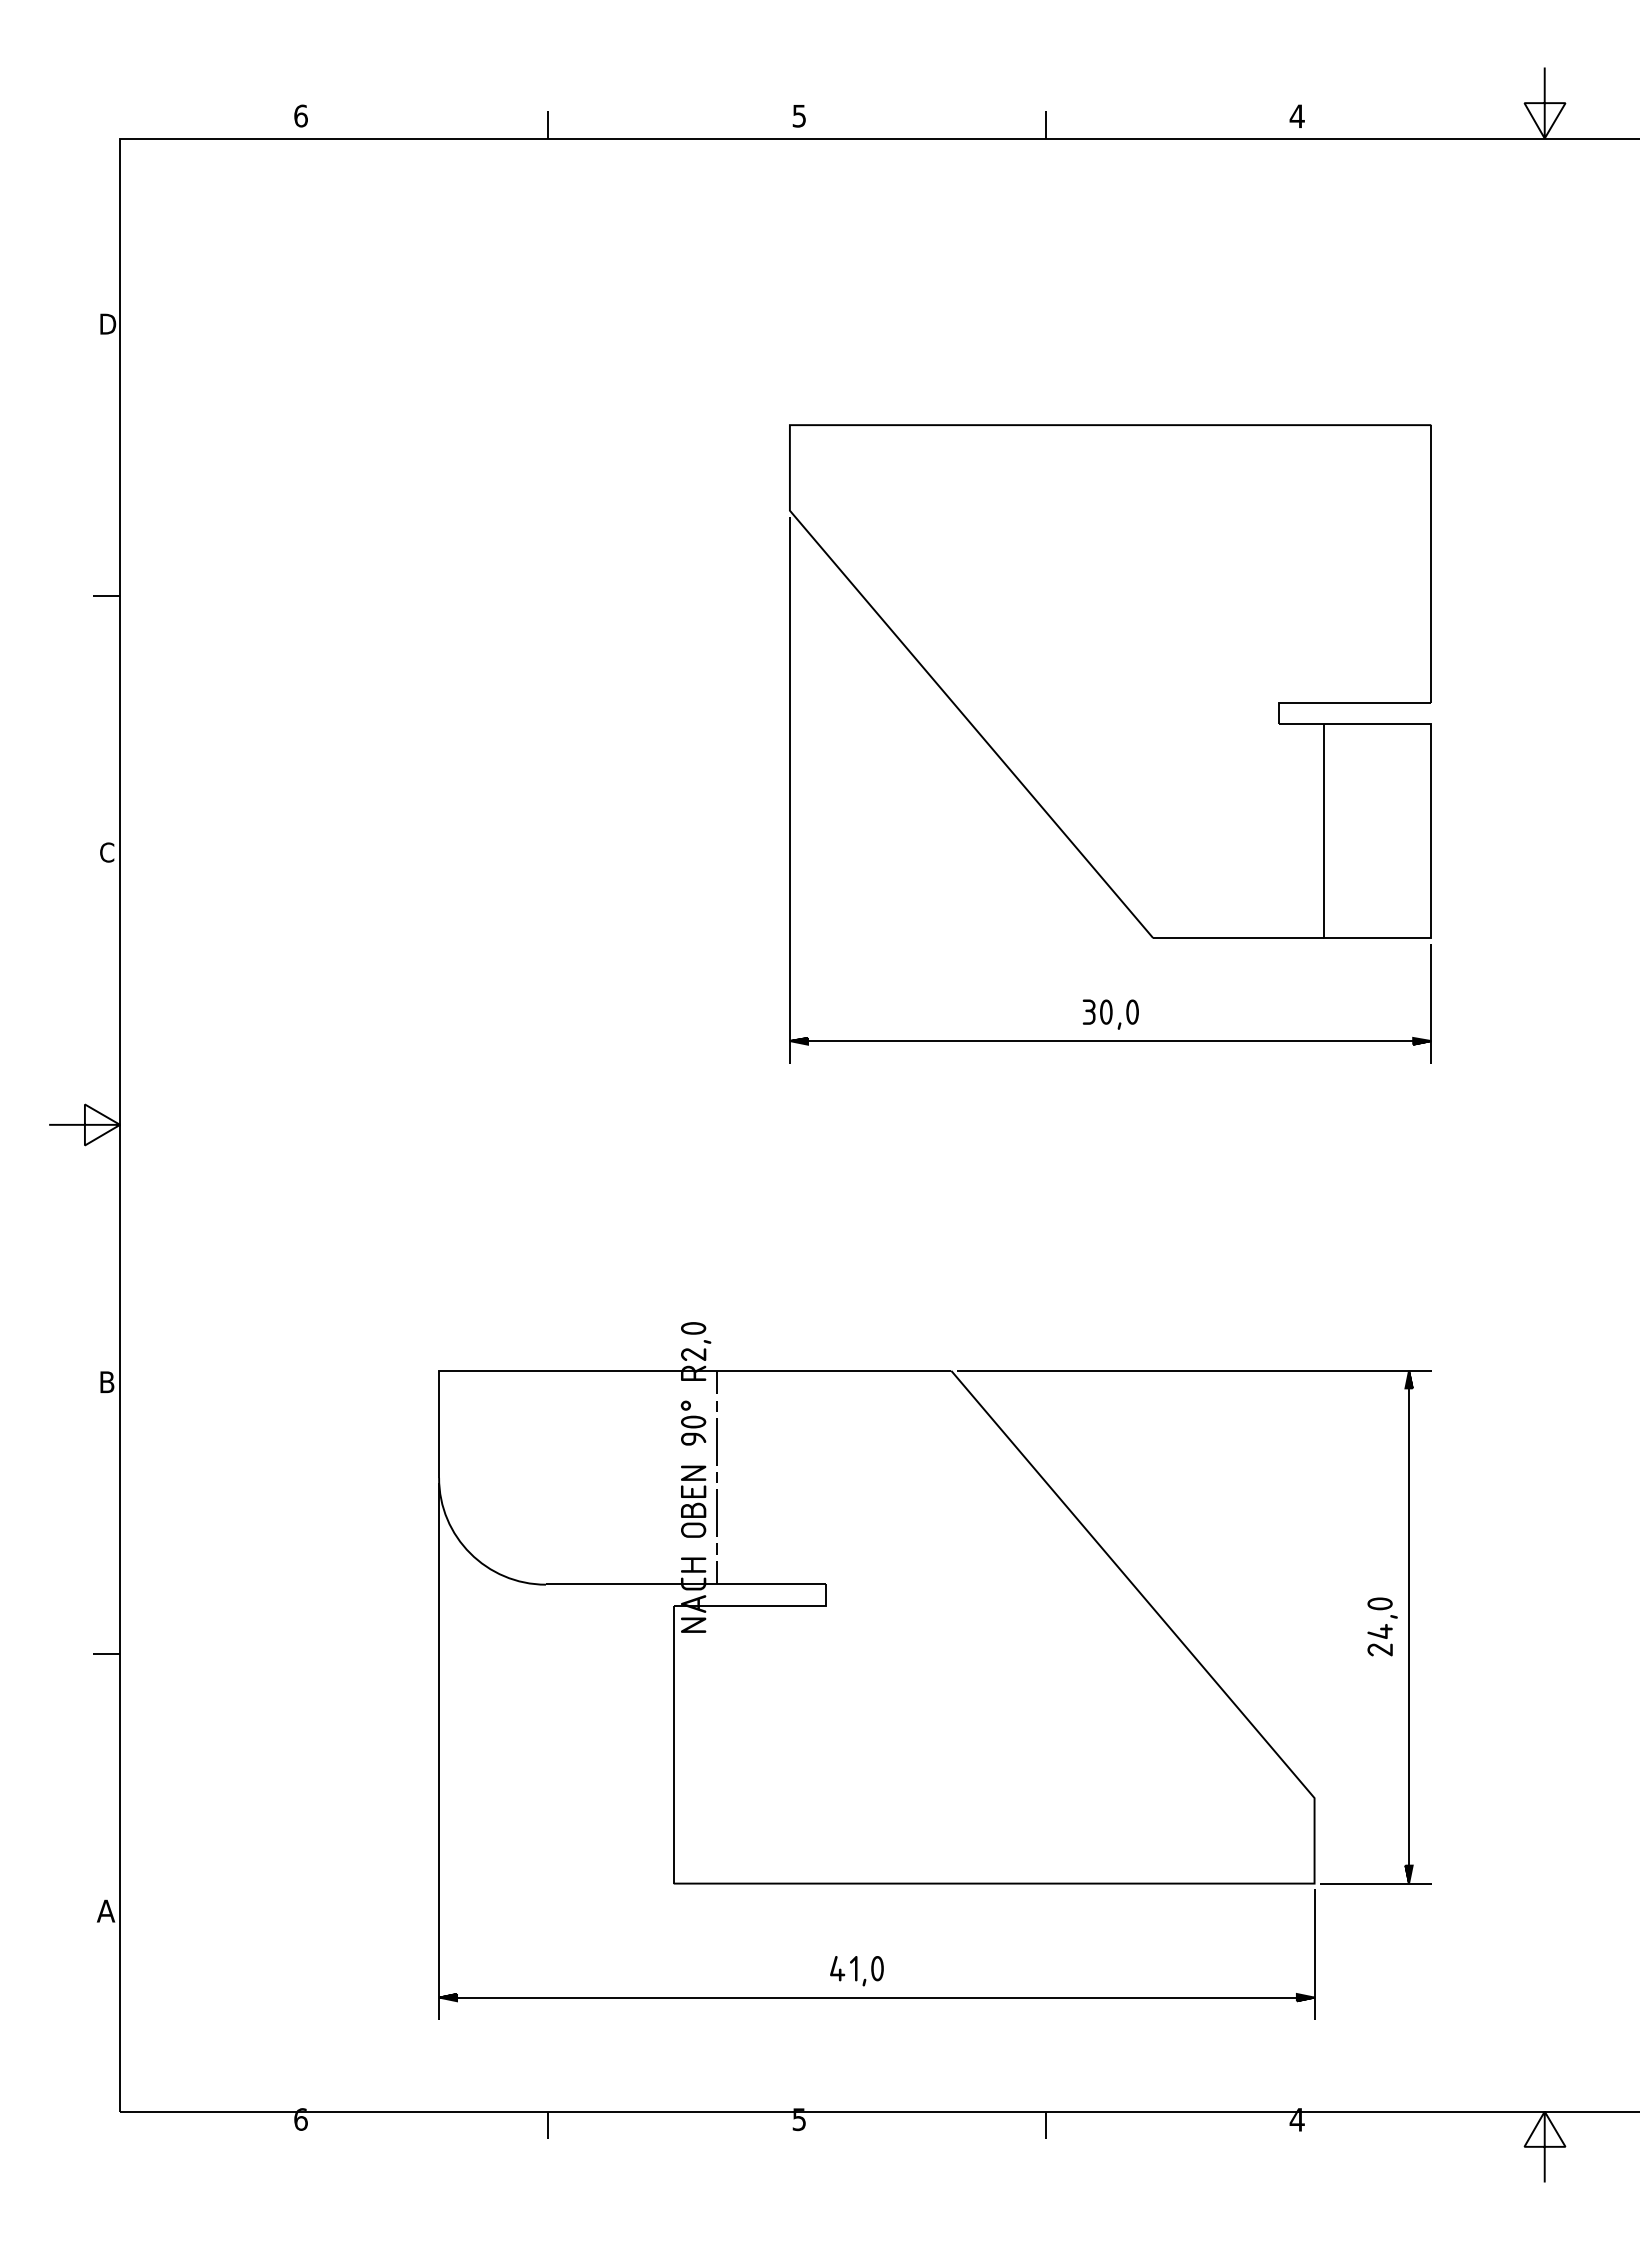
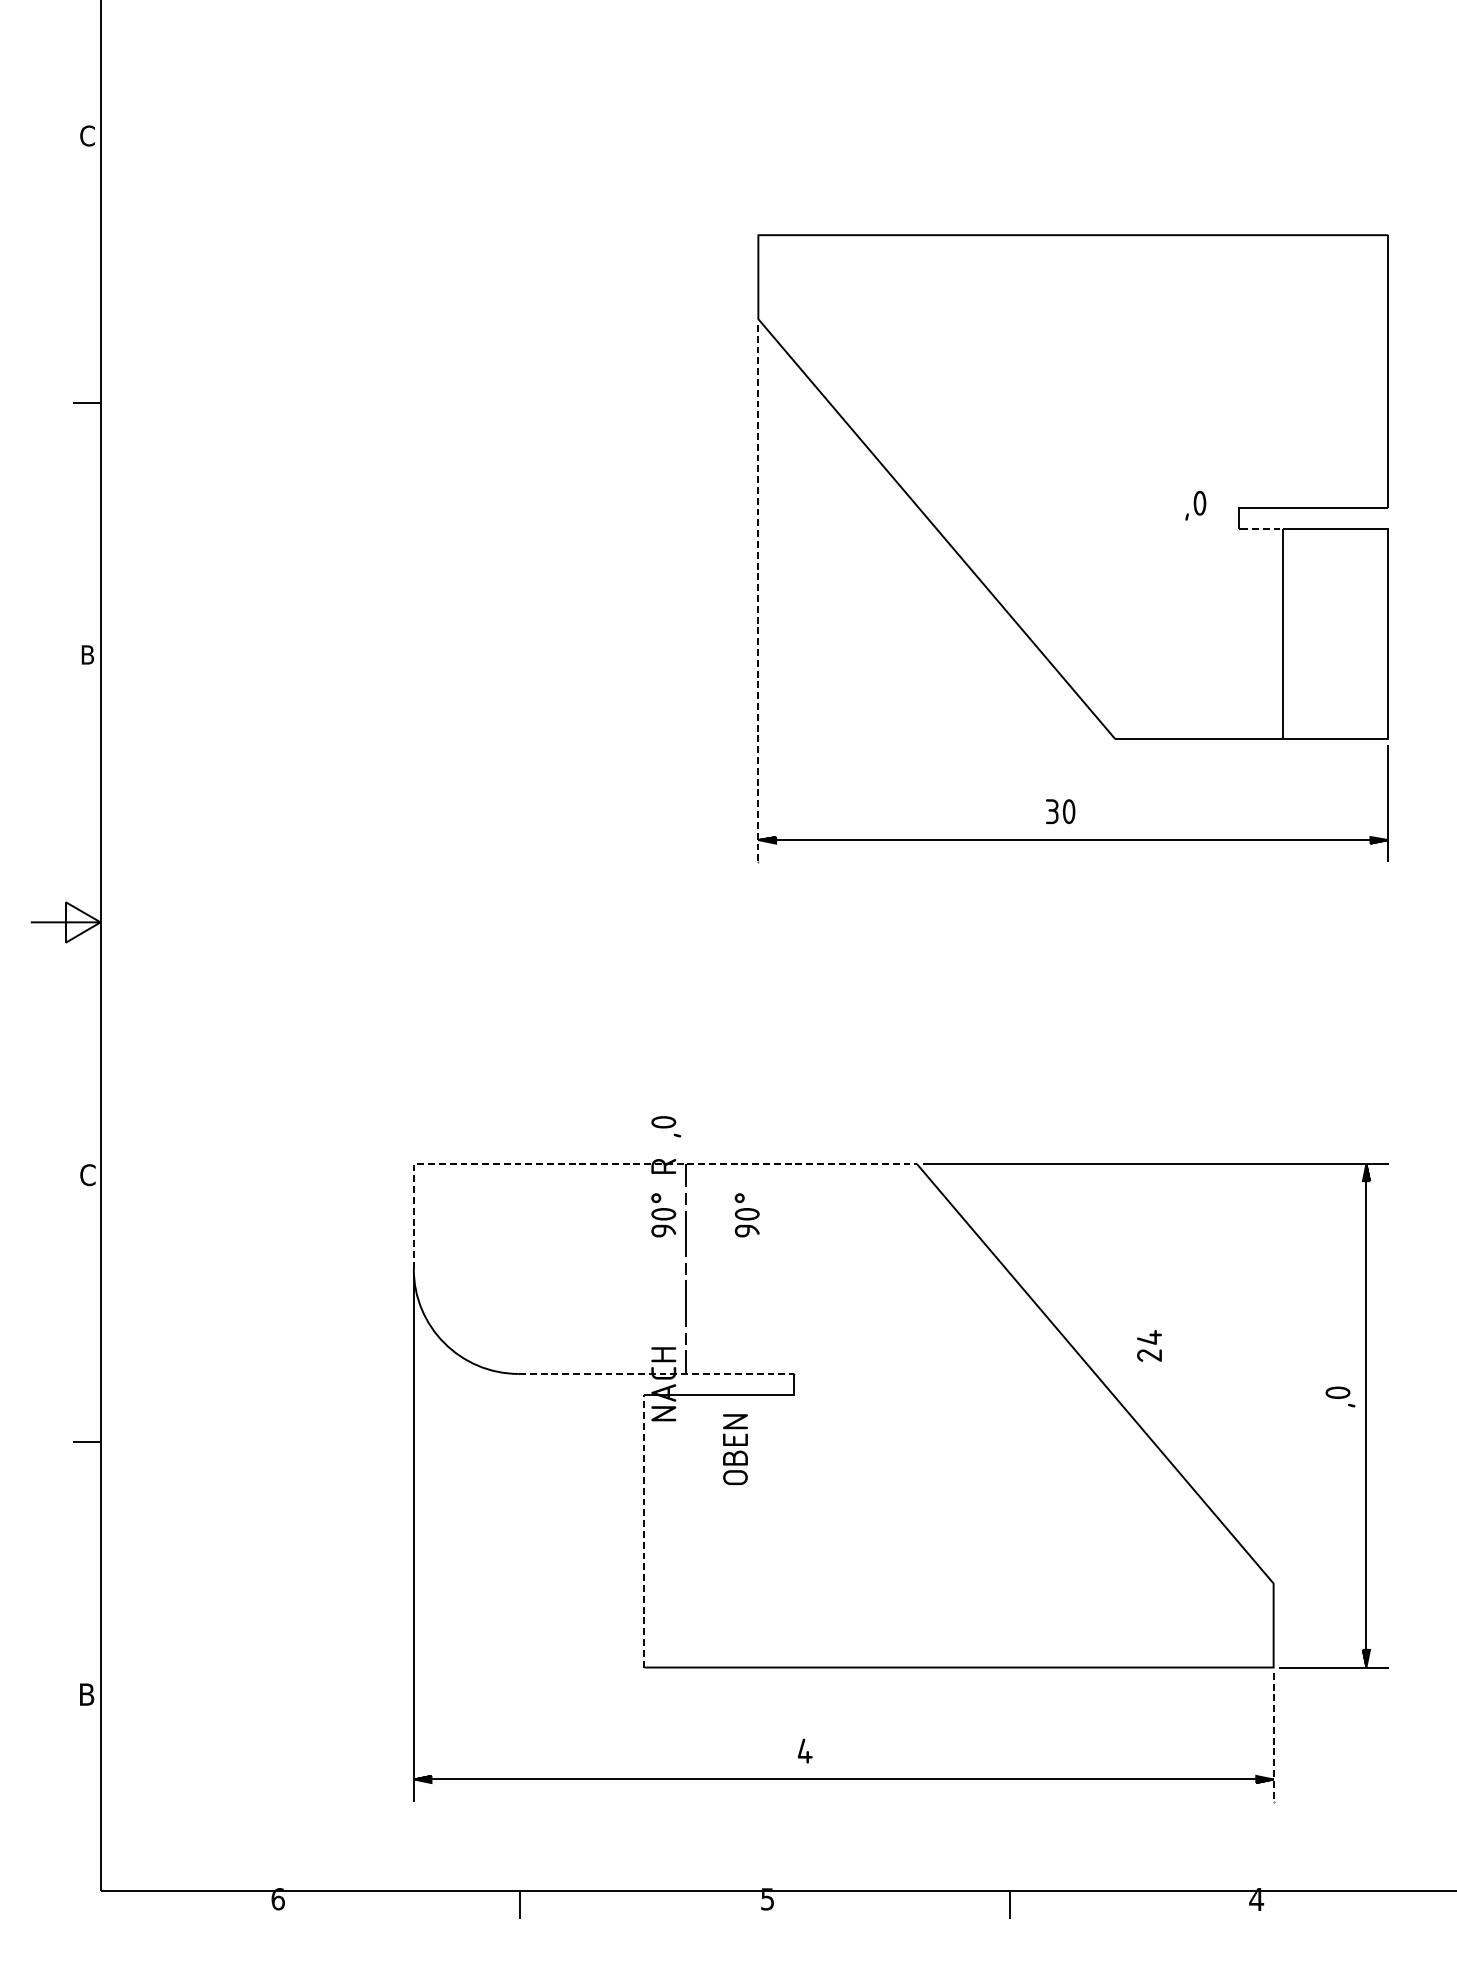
text: (107, 323) -> (88, 135), D -> C
line: (1303, 724) -> (1262, 529), solid -> dashed
line: (789, 791) -> (757, 594), solid -> dashed
text: (107, 852) -> (88, 654), C -> B
part: (1127, 1014) -> (1194, 505), moved
fill: (693, 1354) -> (663, 1147), removed
line: (641, 1370) -> (612, 1163), solid -> dashed
text: (107, 1382) -> (88, 1175), B -> C
part: (778, 1422) -> (747, 1214), added
part: (693, 1501) -> (735, 1449), moved
line: (686, 1584) -> (656, 1373), solid -> dashed
part: (1379, 1640) -> (1148, 1346), moved
line: (673, 1743) -> (644, 1529), solid -> dashed
text: (105, 1910) -> (86, 1693), A -> B
line: (1314, 1955) -> (1273, 1738), solid -> dashed
part: (866, 1971) -> (833, 1753), removed

